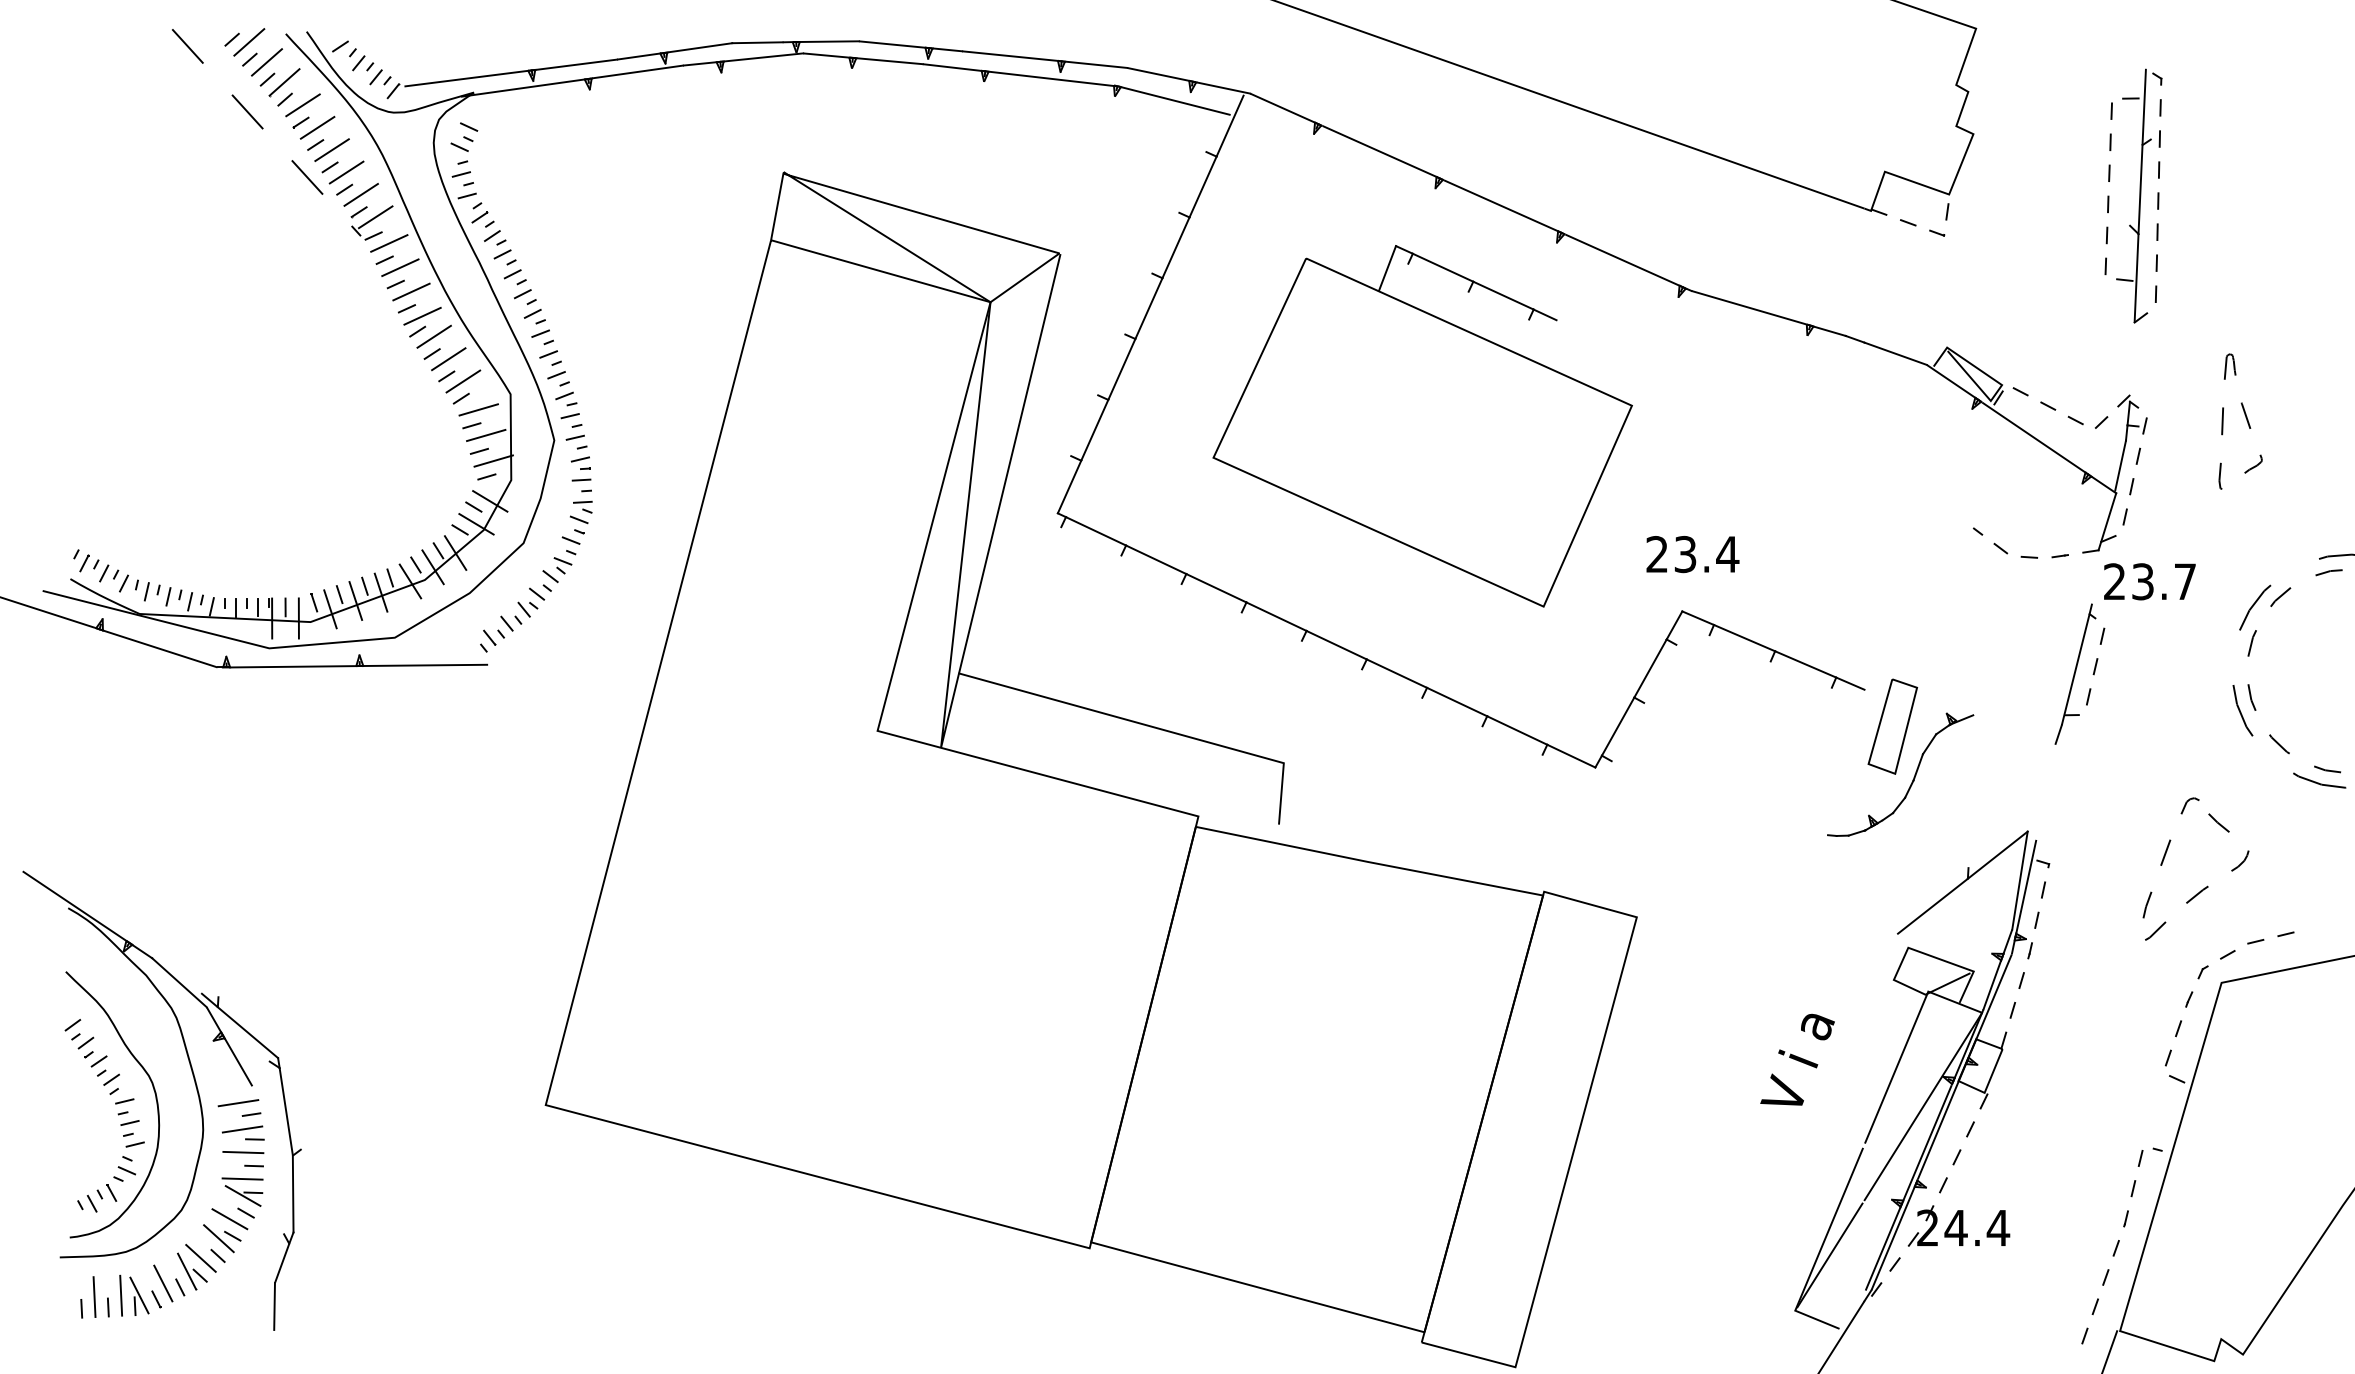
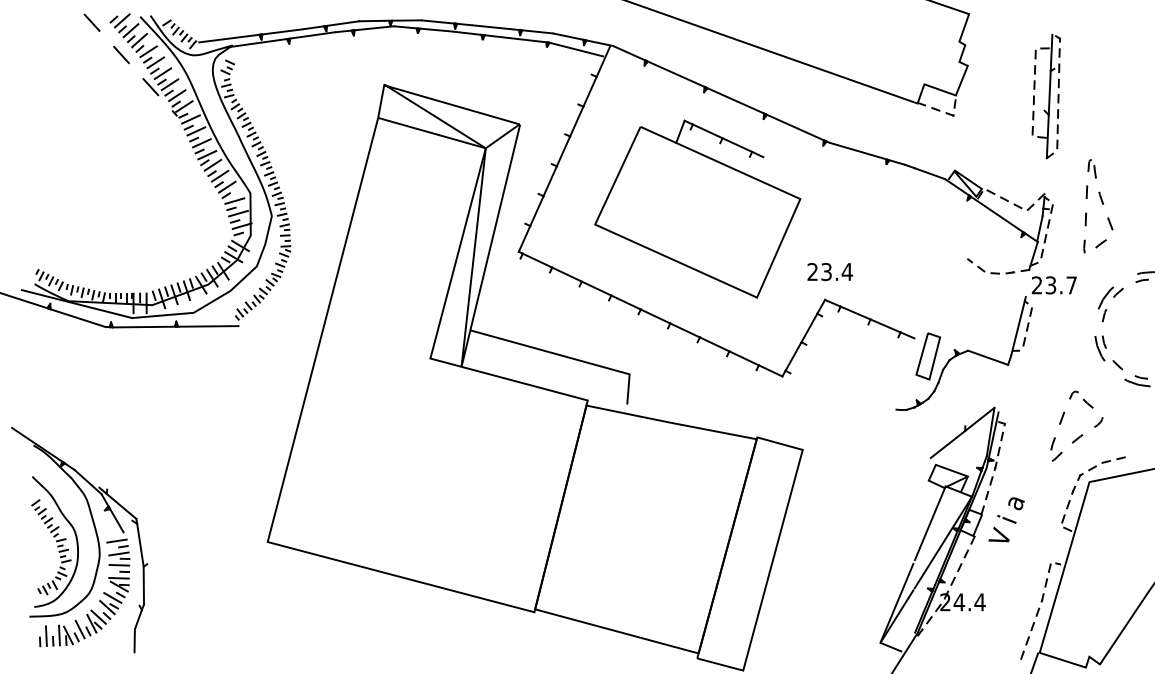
part: (2239, 420) -> (1098, 206), size x1.43
line: (2015, 728) -> (988, 357), added
text: (1797, 1059) -> (1006, 519), moved

